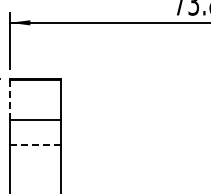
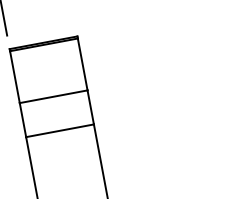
line: (9, 100) -> (14, 77), dashed -> solid
line: (35, 145) -> (60, 130), dashed -> solid

